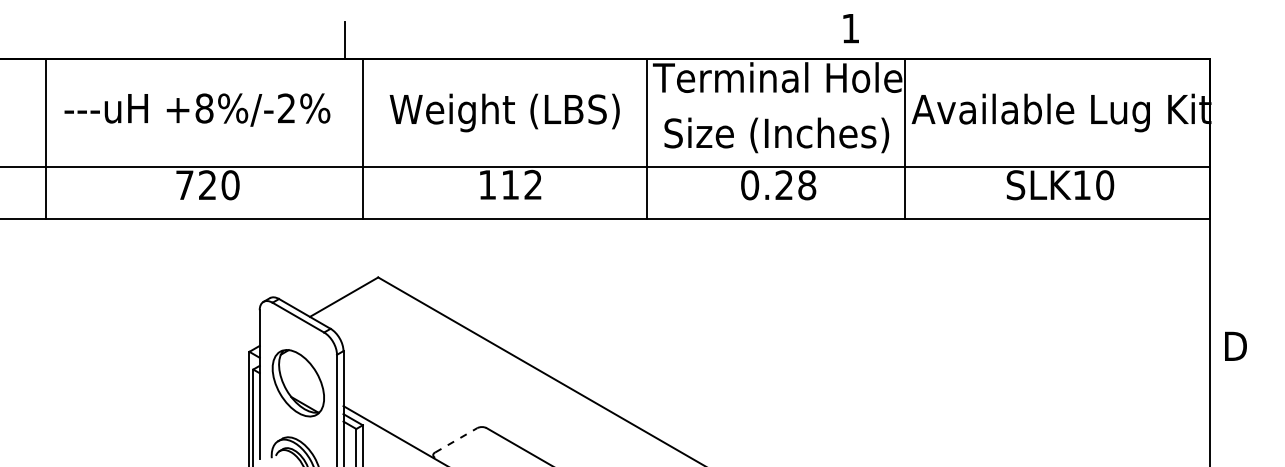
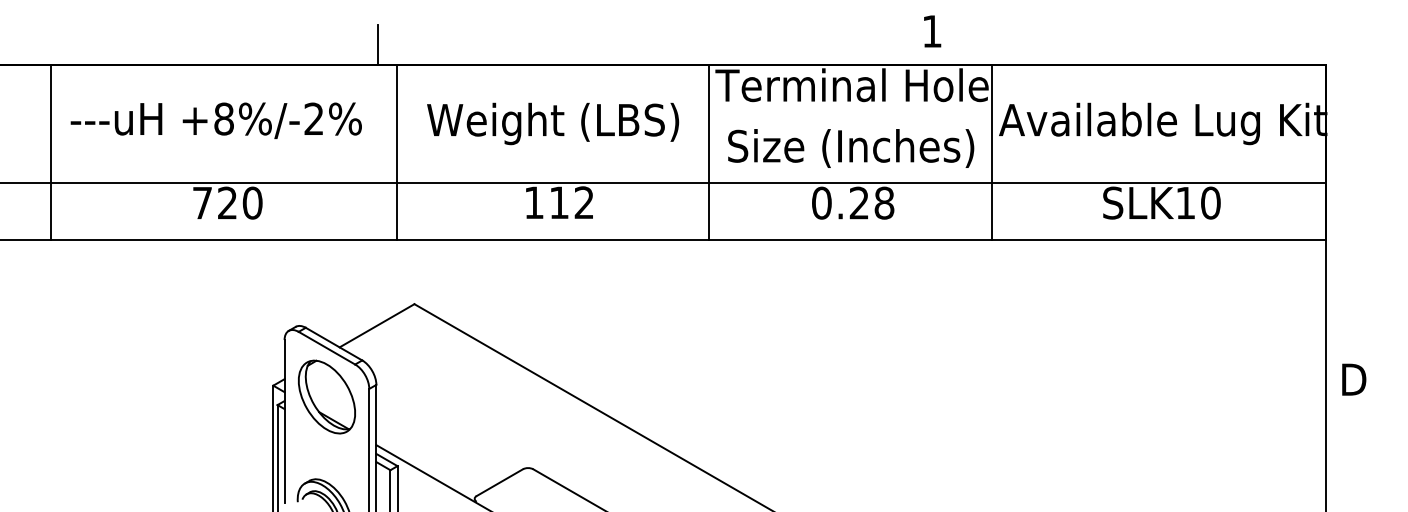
part: (297, 383) -> (325, 397), moved
line: (456, 440) -> (500, 482), dashed -> solid

